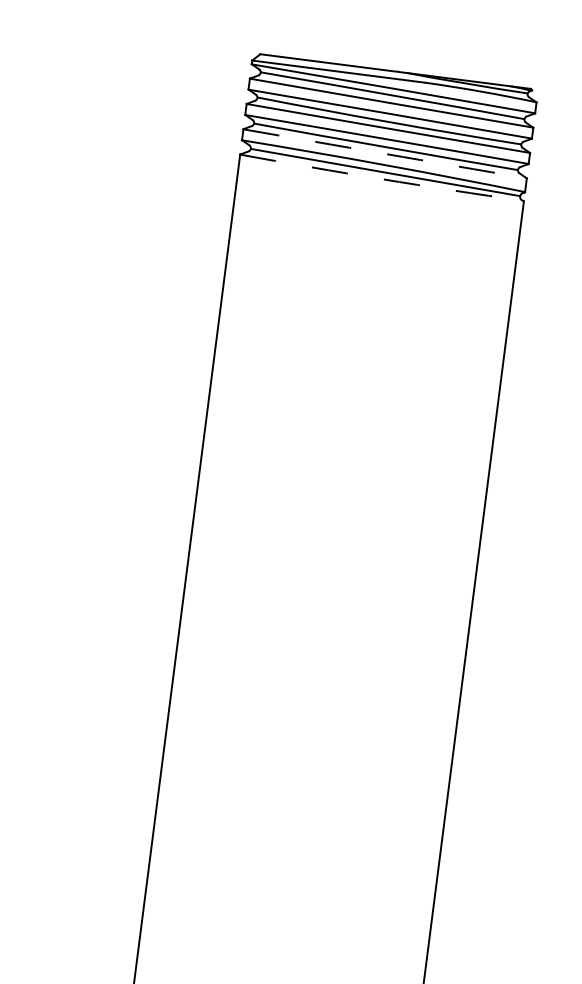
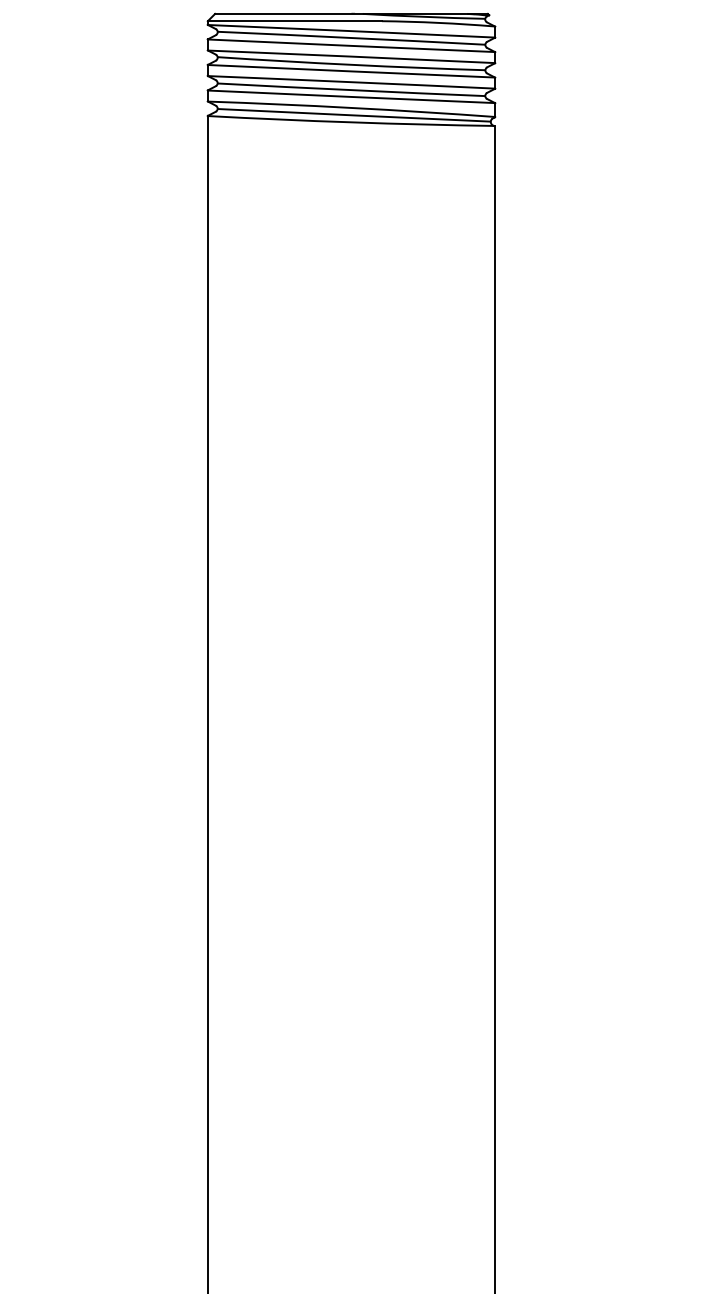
arc: (385, 153) -> (351, 96), dashed -> solid
arc: (381, 179) -> (351, 122), dashed -> solid

